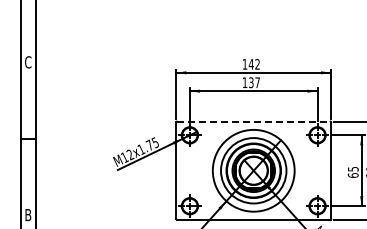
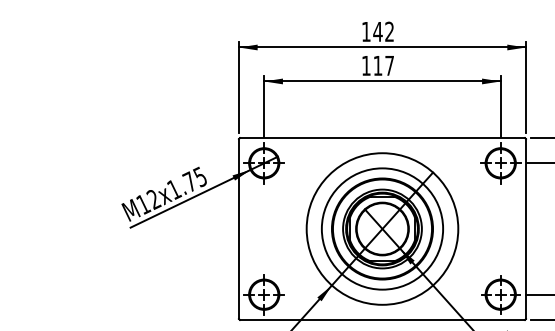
text: (251, 82) -> (378, 65), 137 -> 117
line: (253, 121) -> (382, 137), dashed -> solid

